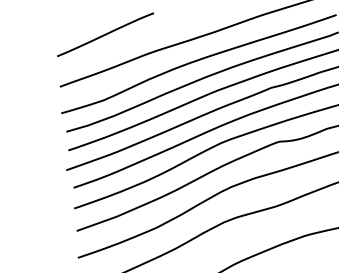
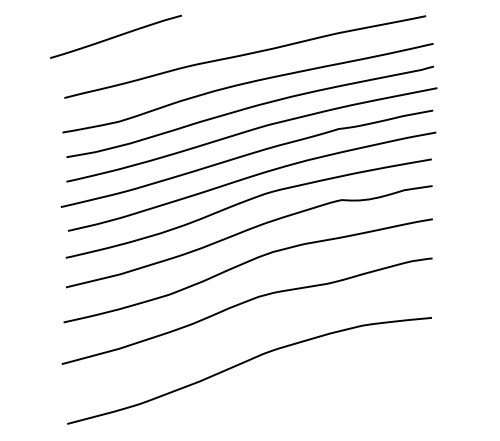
curve: (105, 34) -> (115, 36), moved

